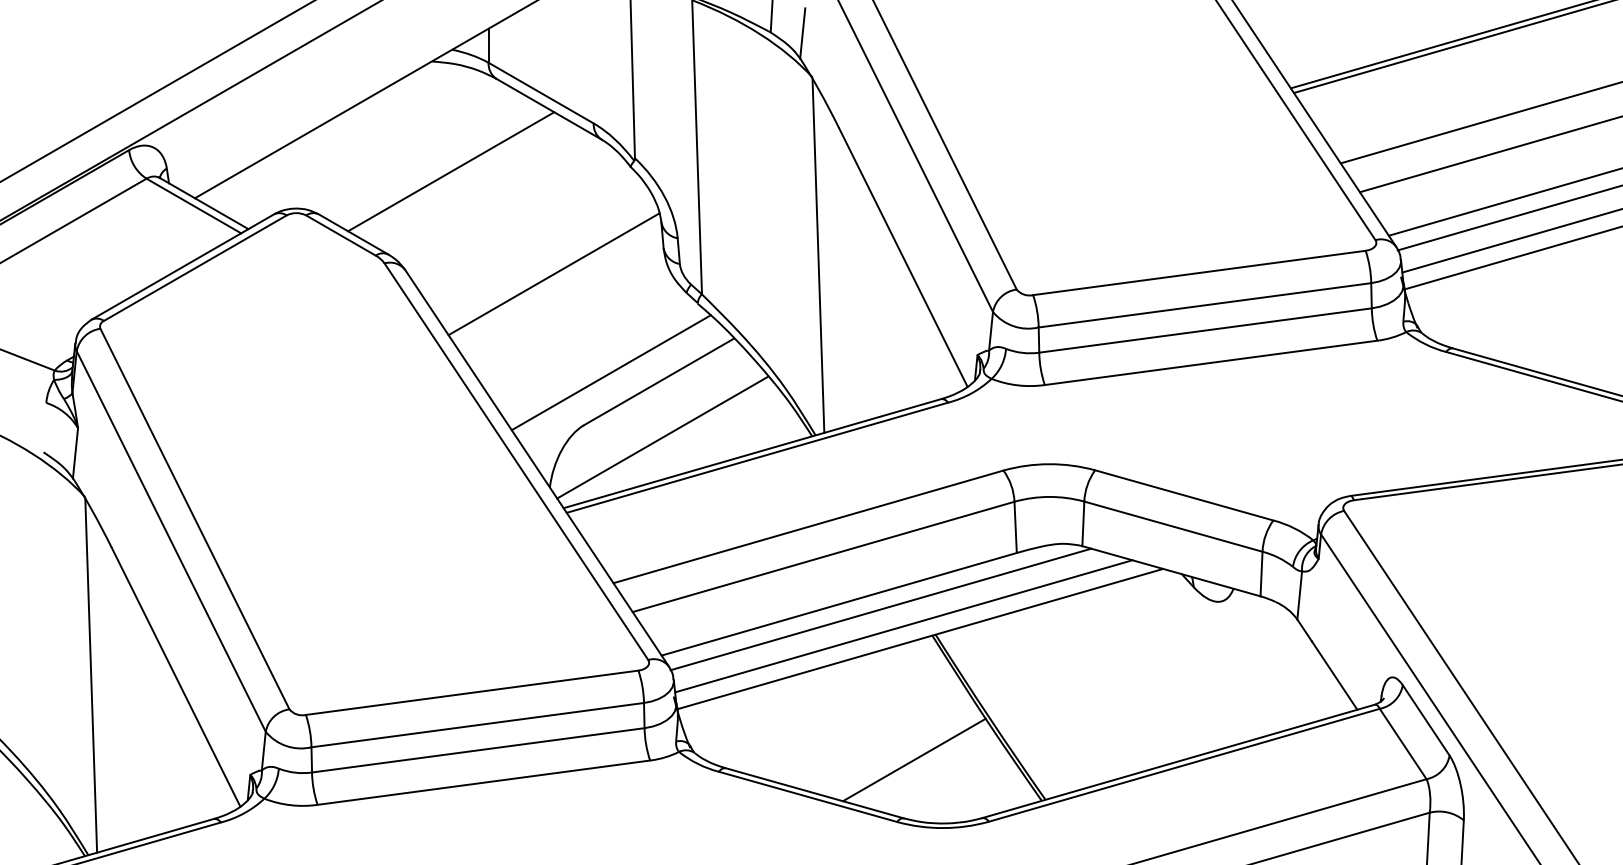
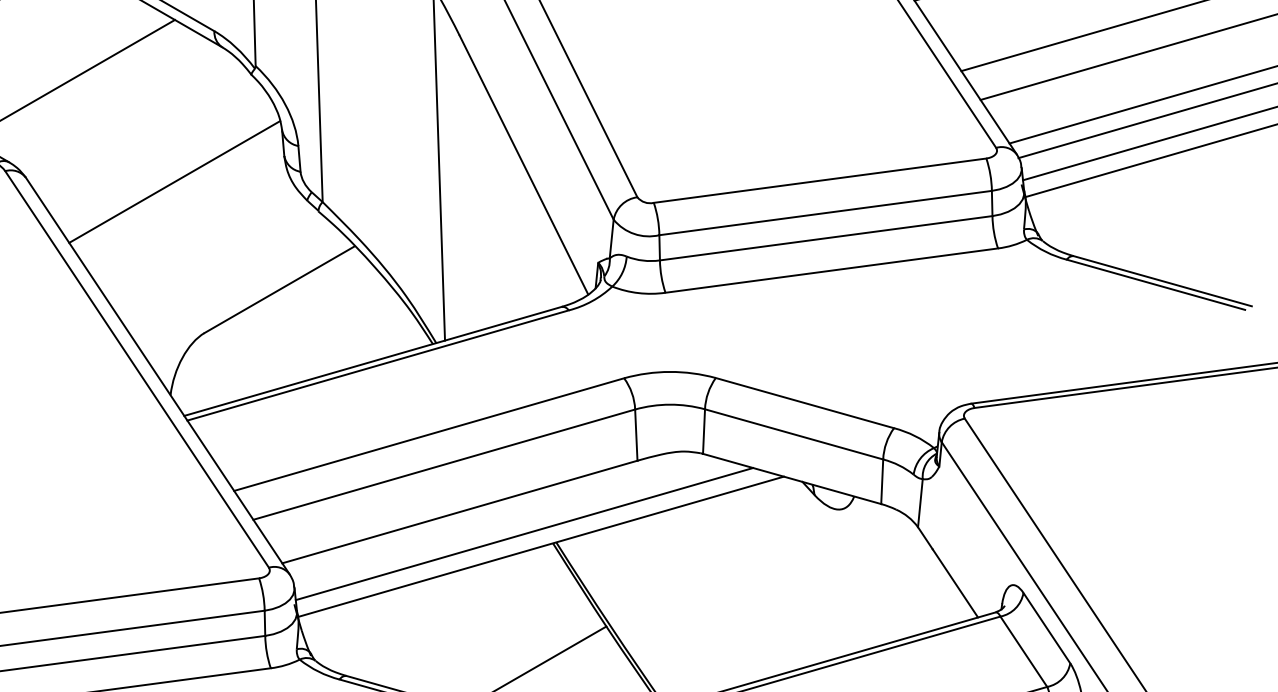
line: (610, 372) -> (231, 280), removed
line: (662, 437) -> (283, 345), removed
line: (880, 609) -> (501, 517), removed

